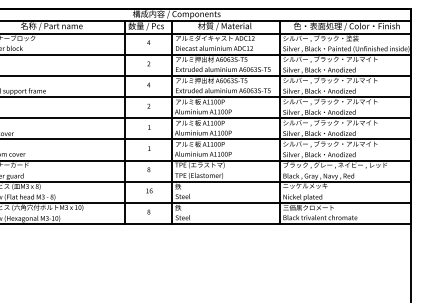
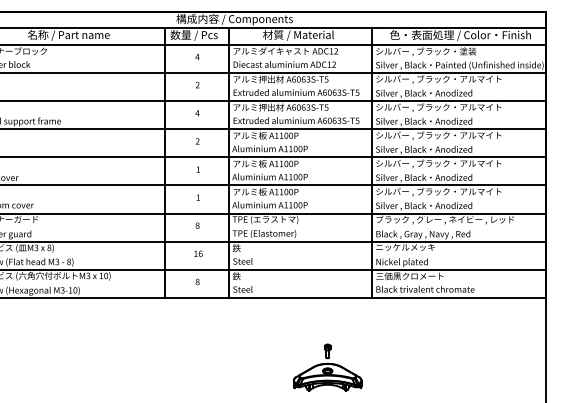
part: (246, 276) -> (327, 367), added

